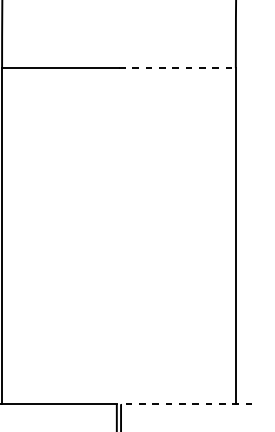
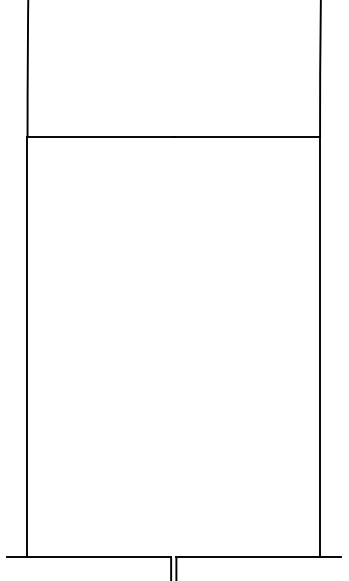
line: (177, 68) -> (247, 137), dashed -> solid
line: (186, 404) -> (258, 557), dashed -> solid

